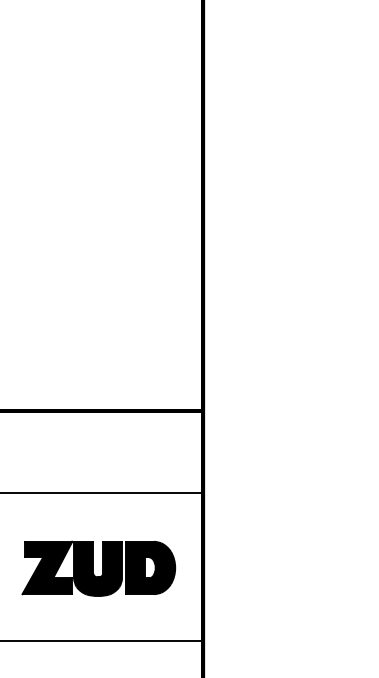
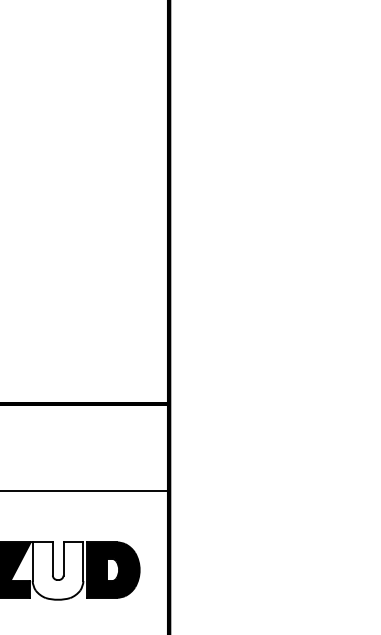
fill: (98, 568) -> (58, 570), removed

